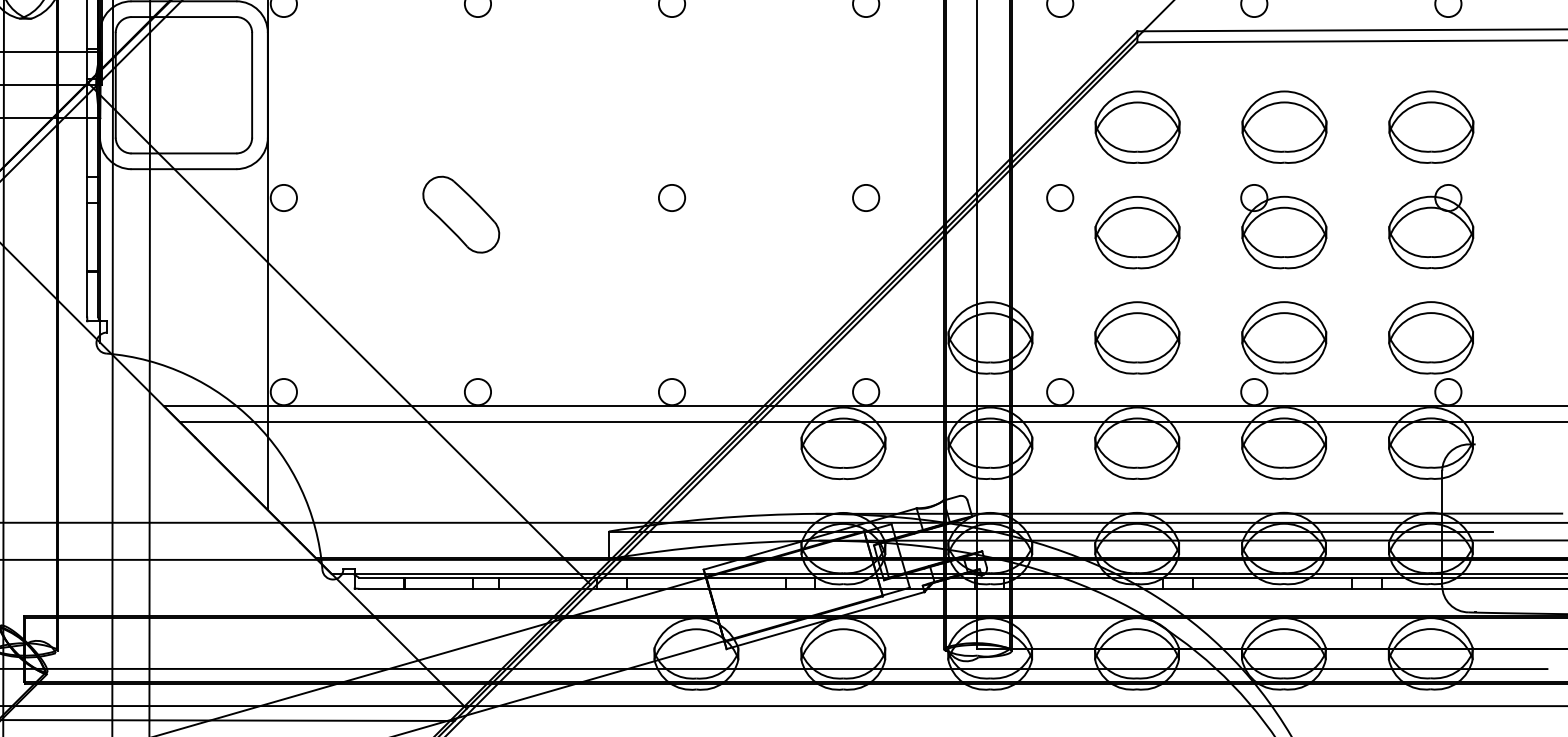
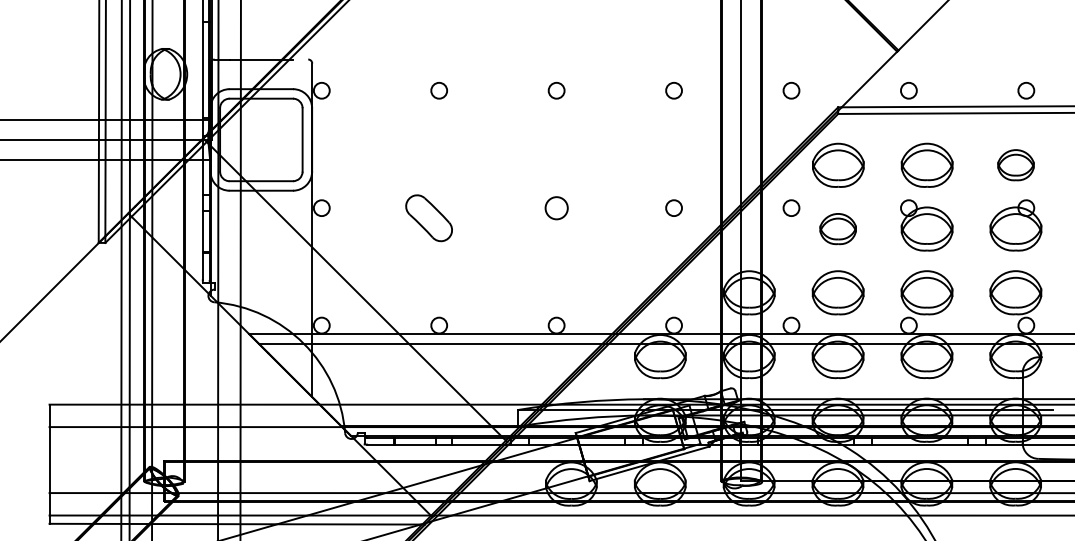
part: (1430, 125) -> (1015, 164), size x0.7
circle: (671, 196) -> (556, 207), size x1.4
part: (1136, 231) -> (837, 228), size x0.7

